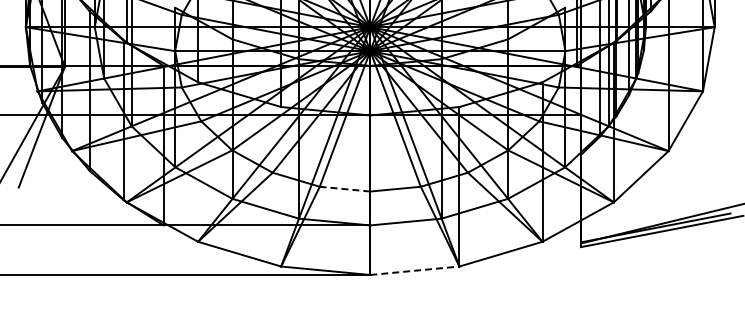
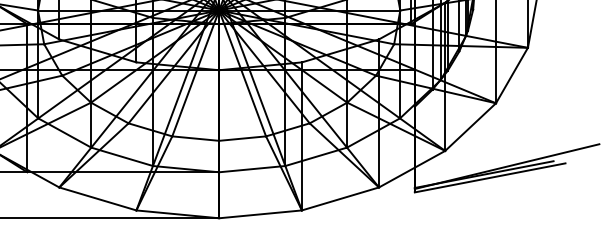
line: (344, 189) -> (195, 138), dashed -> solid
line: (414, 270) -> (260, 214), dashed -> solid

